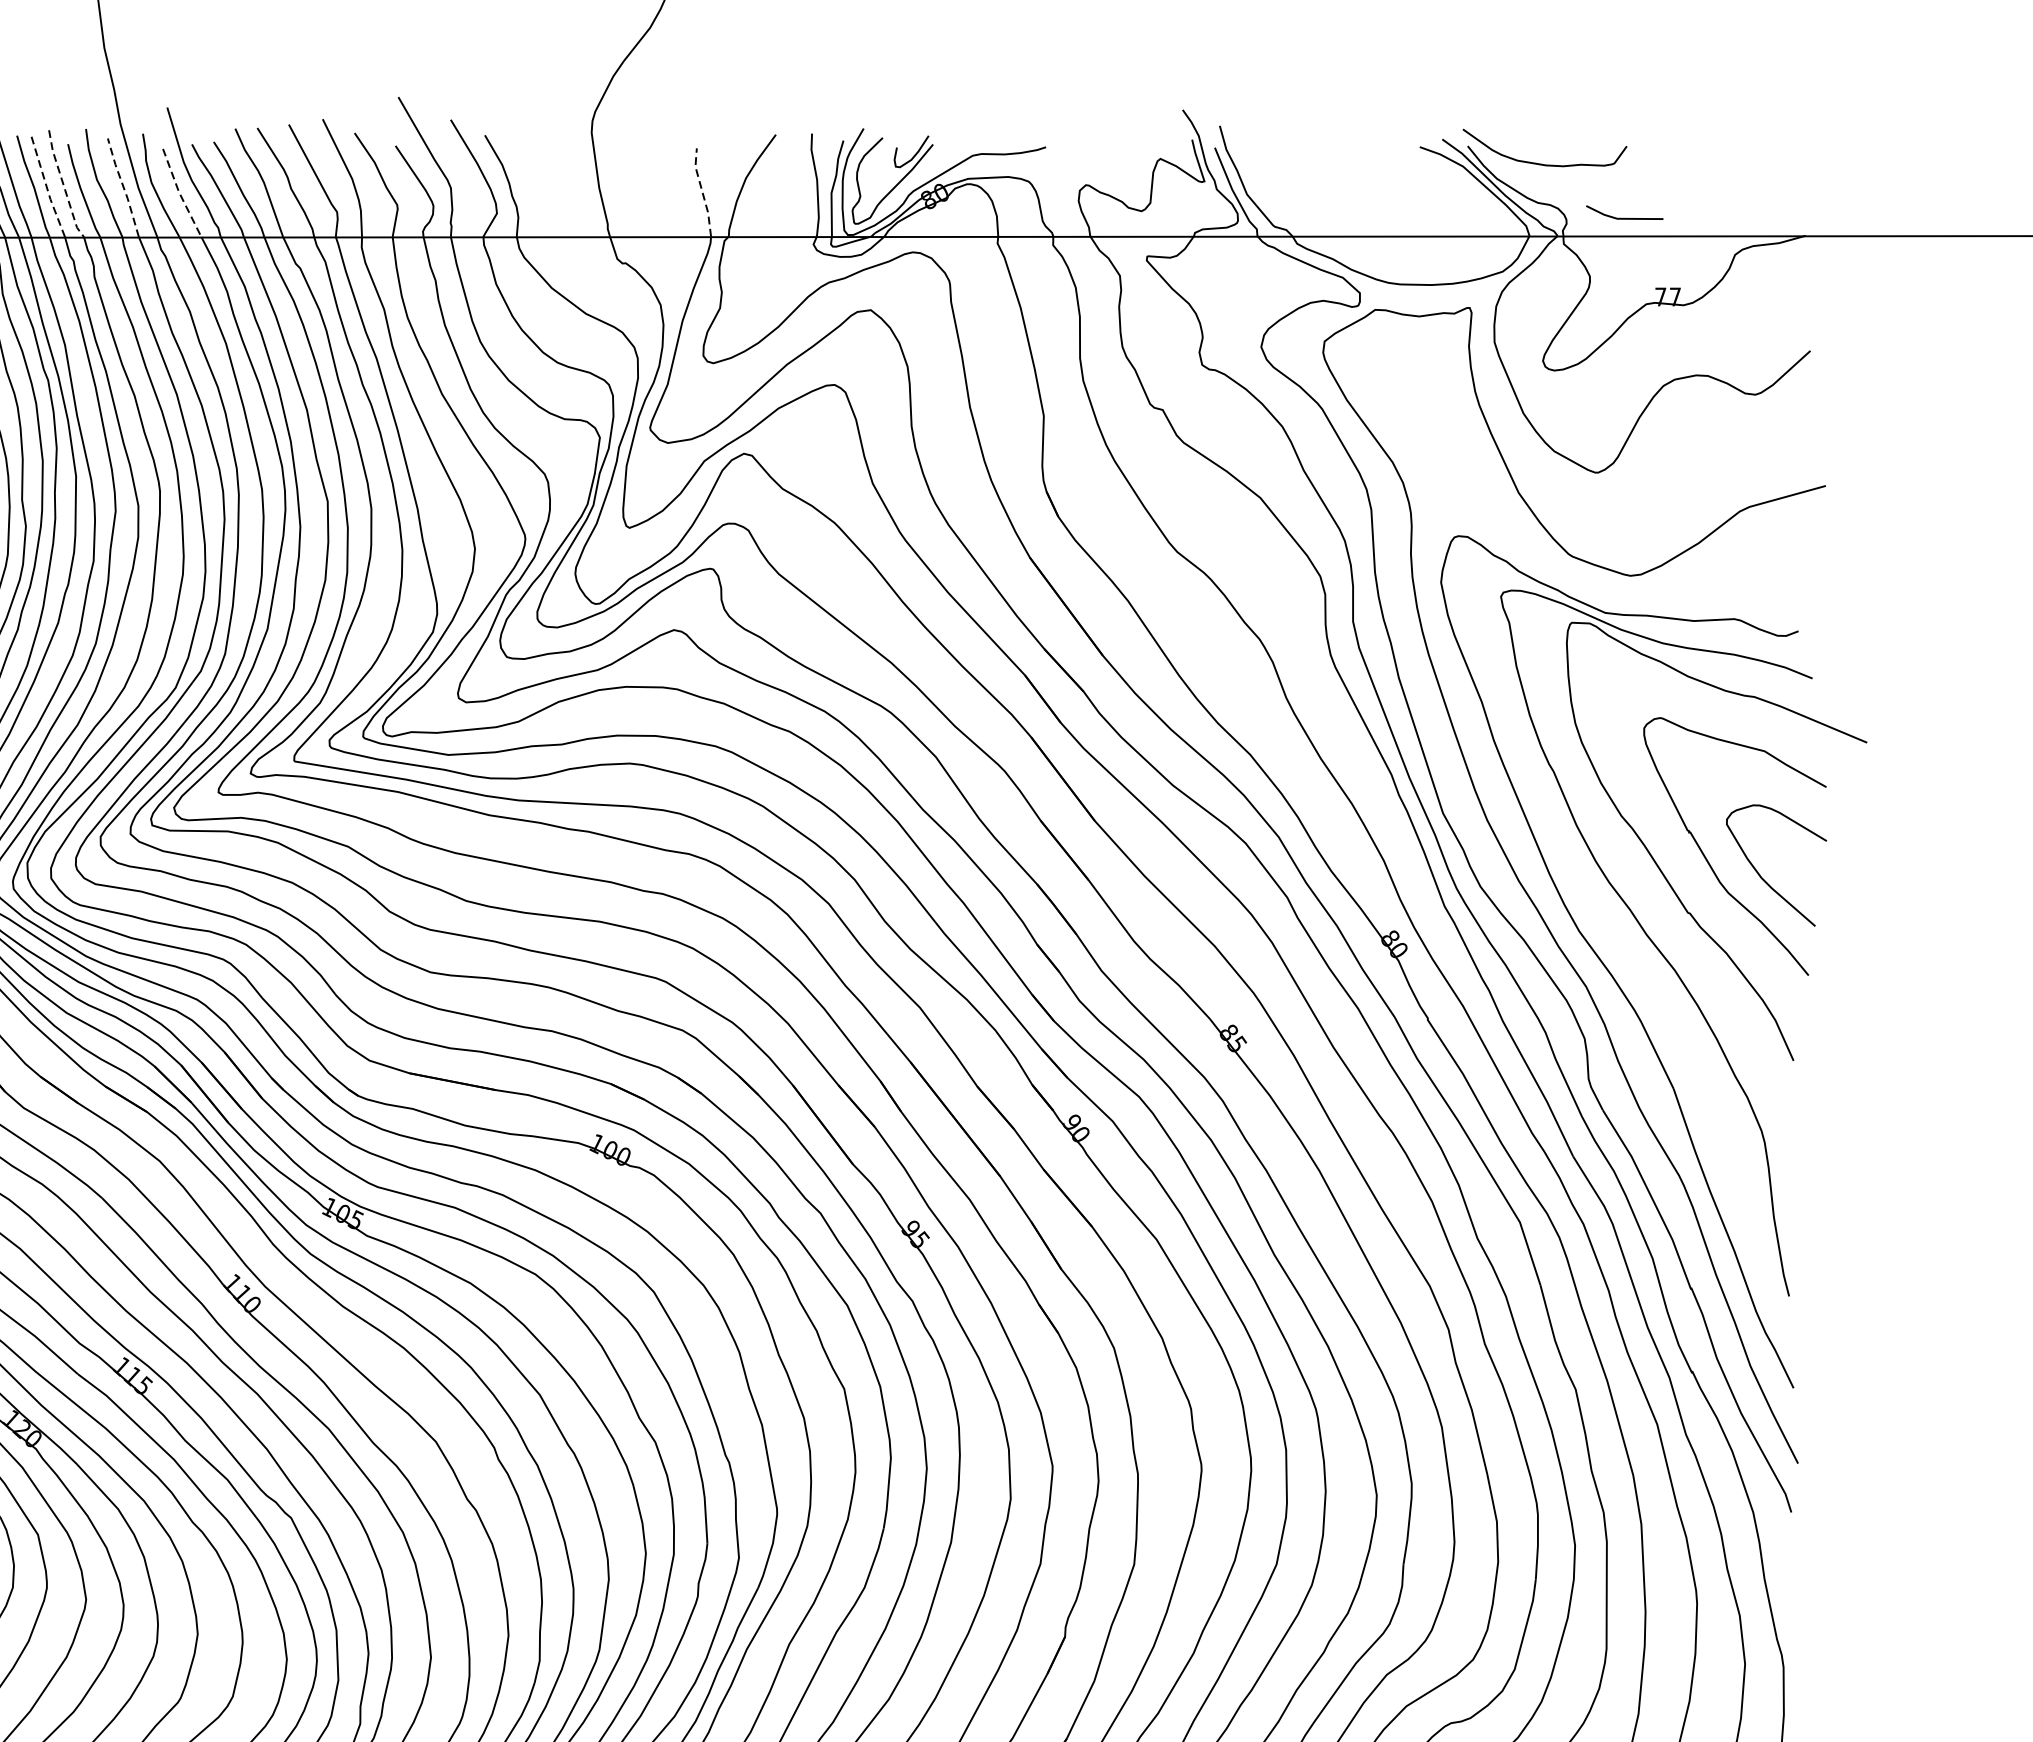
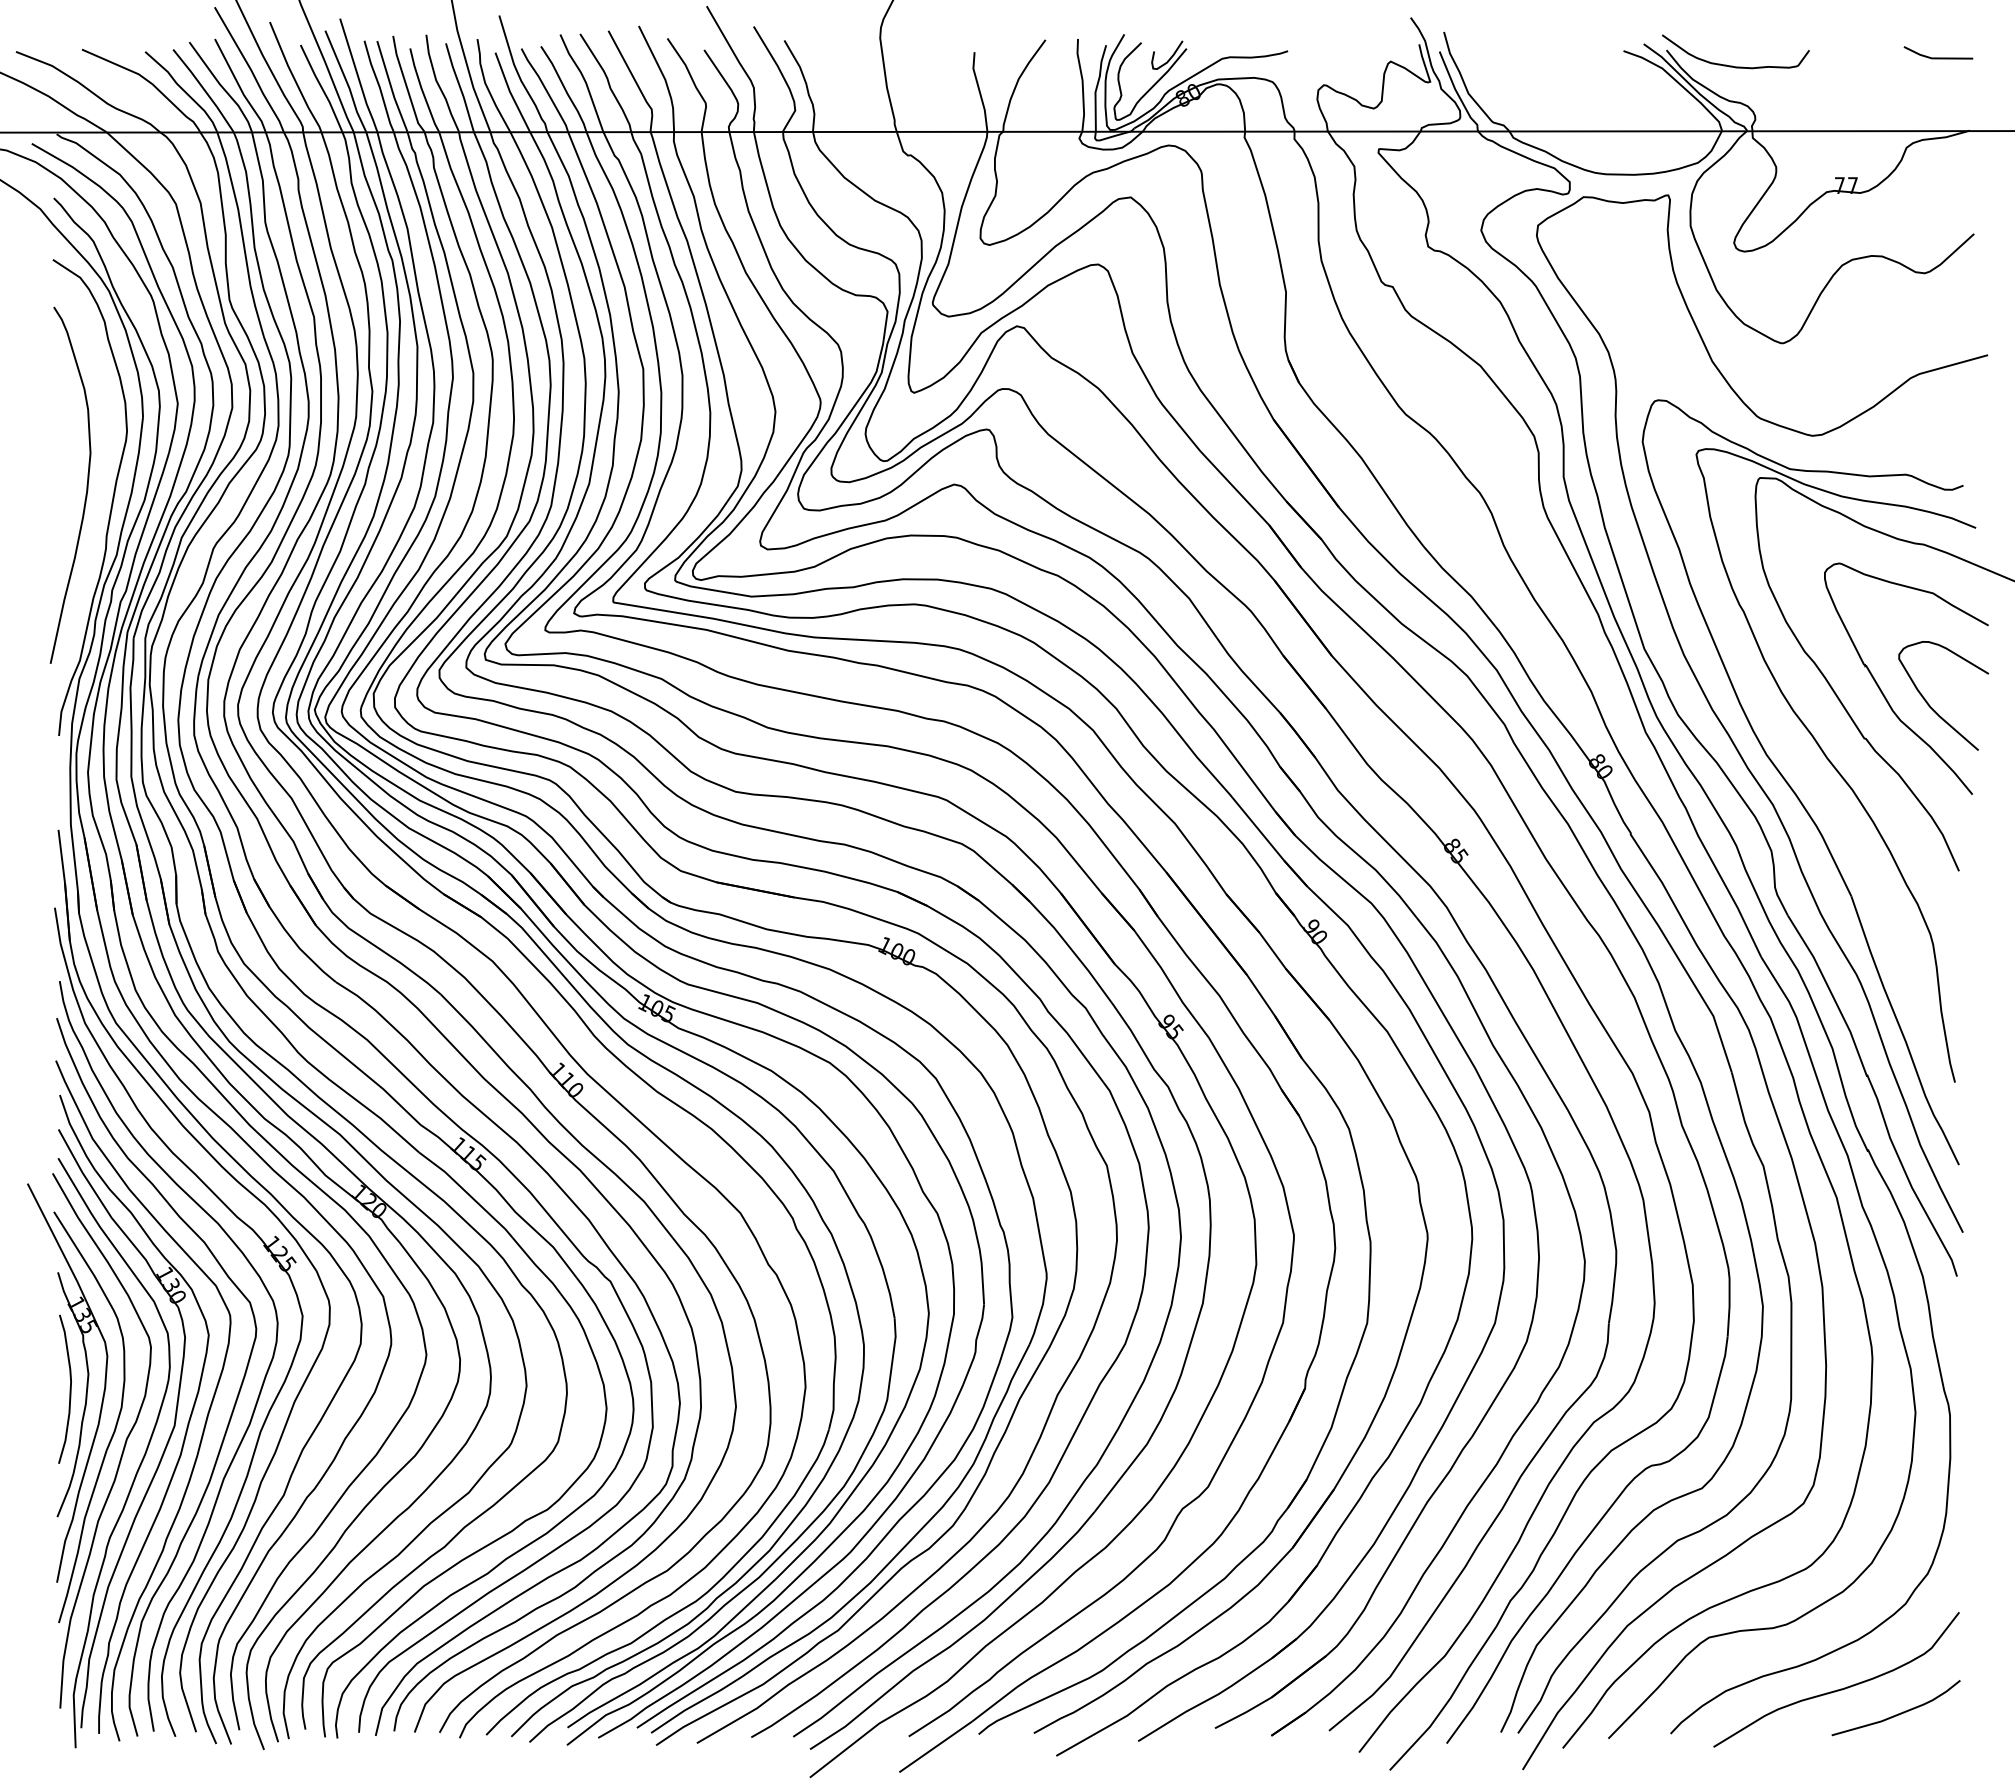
line: (63, 184) -> (406, 84), dashed -> solid
line: (47, 187) -> (391, 87), dashed -> solid
line: (124, 187) -> (460, 87), dashed -> solid
line: (702, 192) -> (979, 91), dashed -> solid
line: (179, 193) -> (510, 92), dashed -> solid
line: (1624, 217) -> (1938, 57), moved

